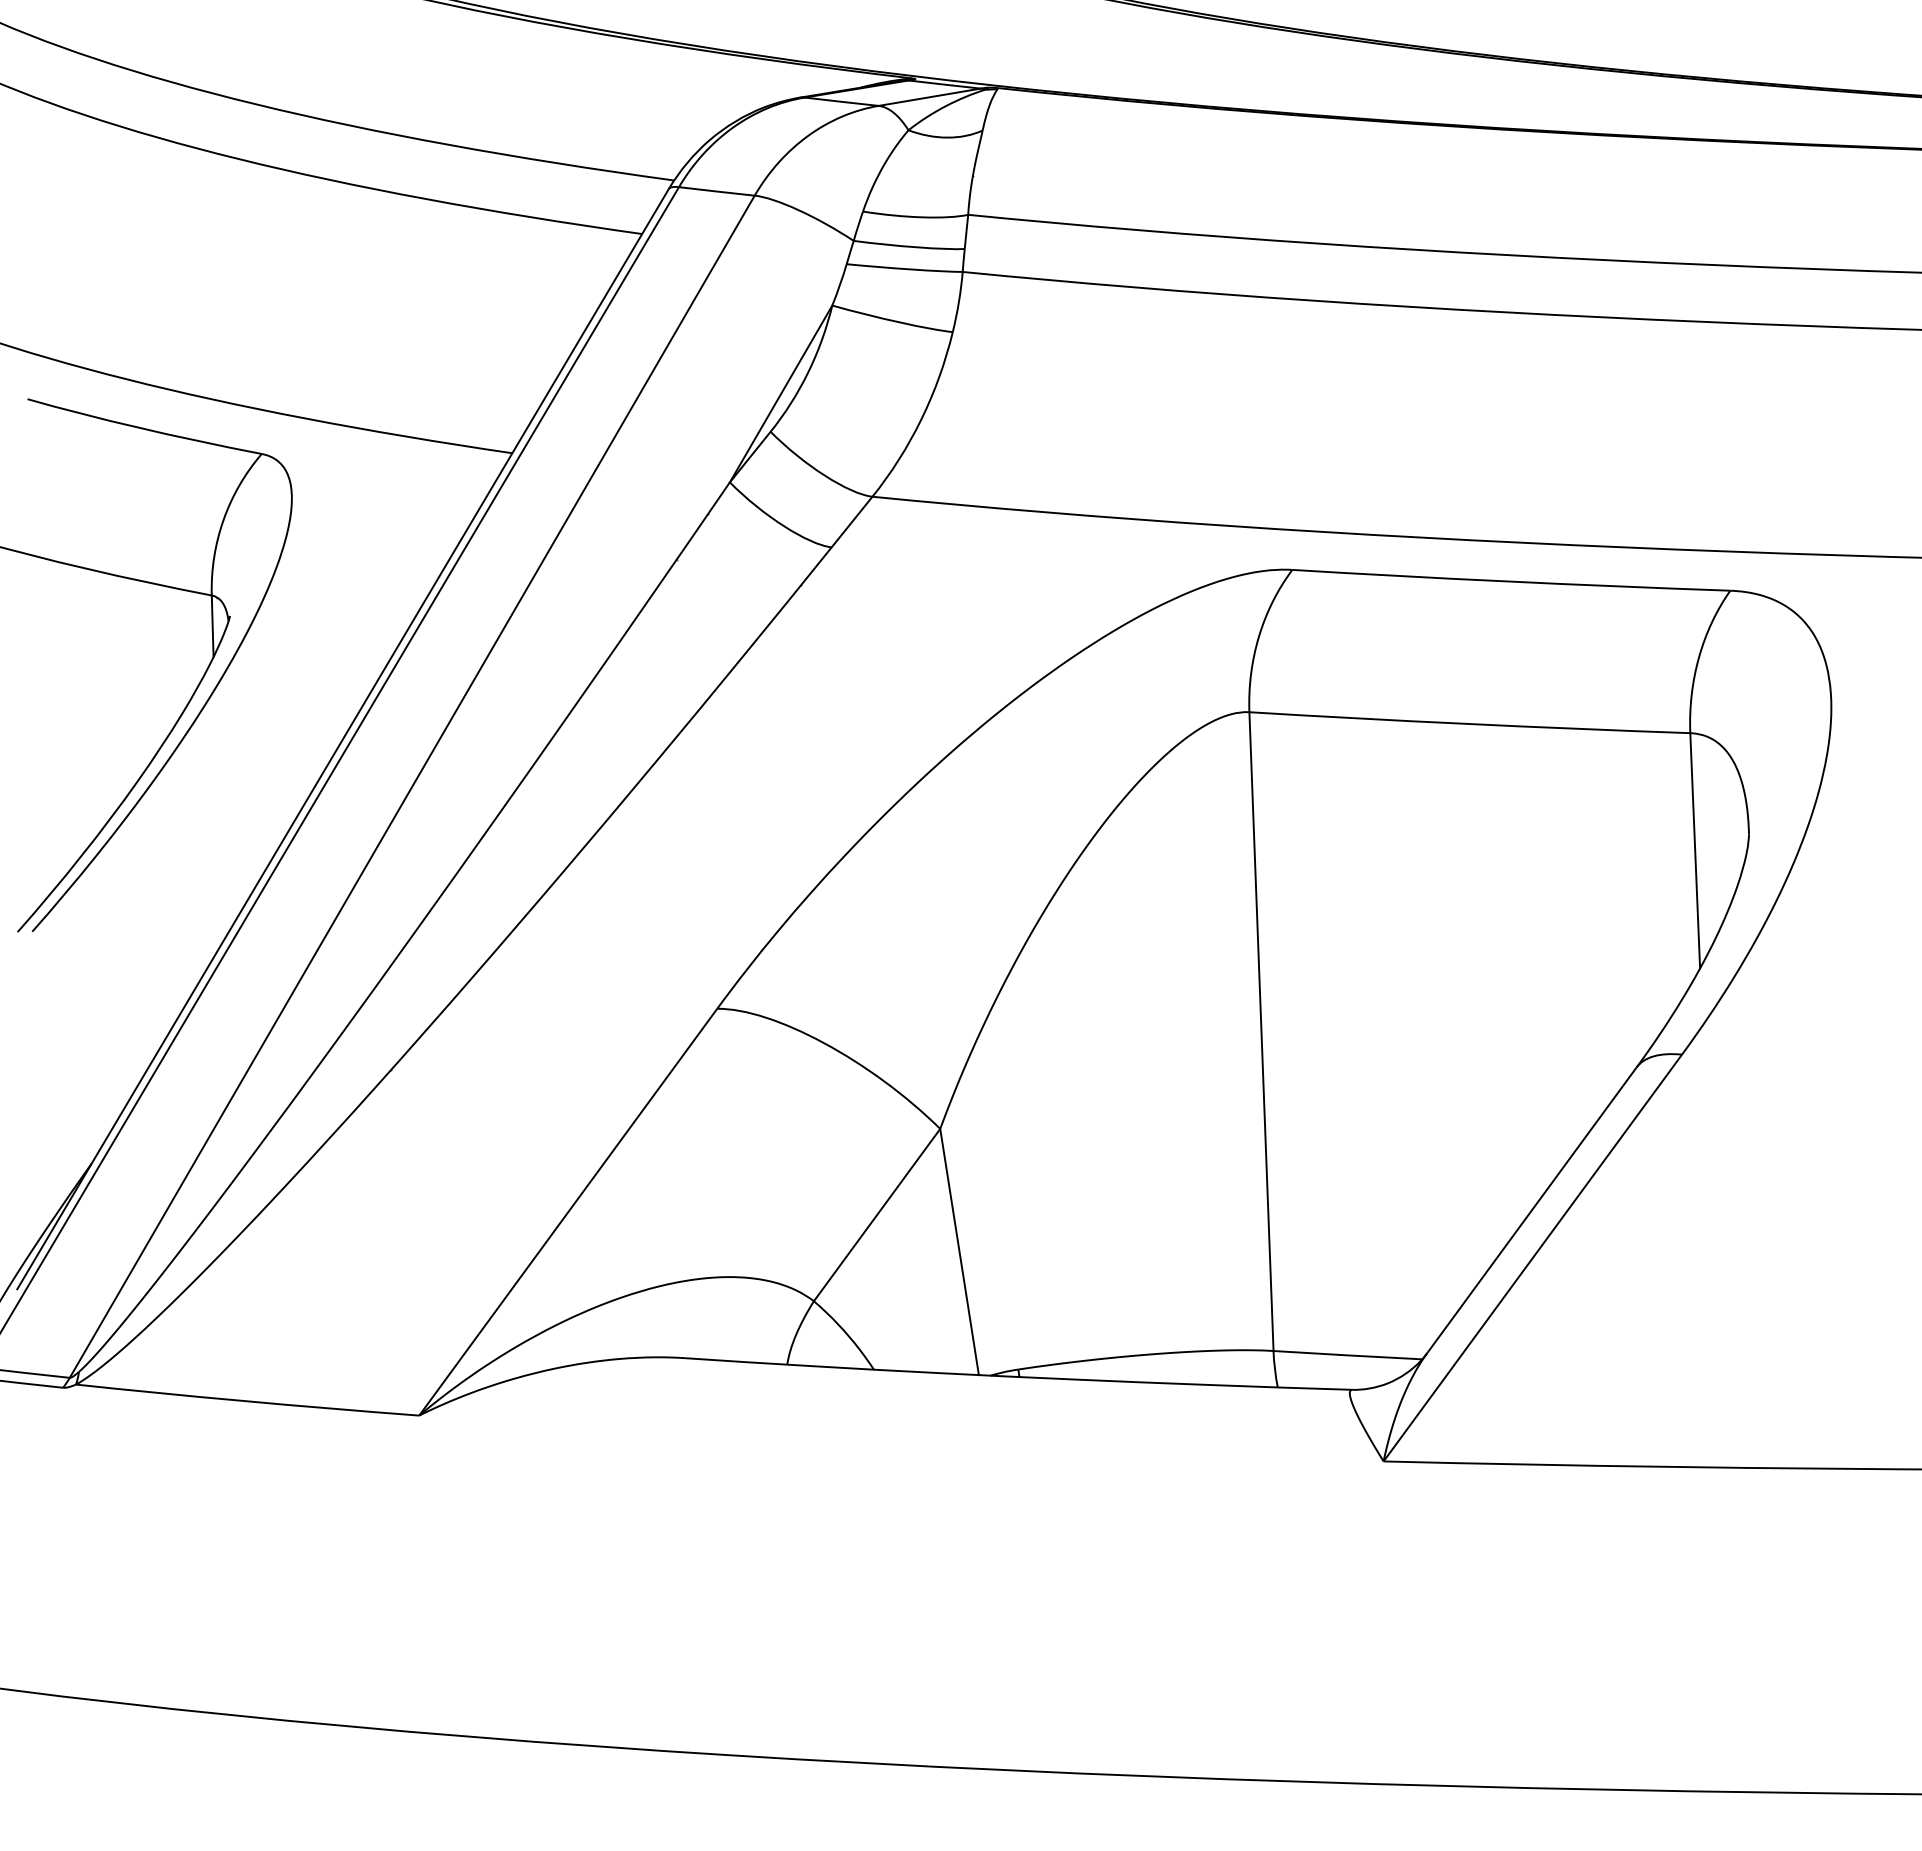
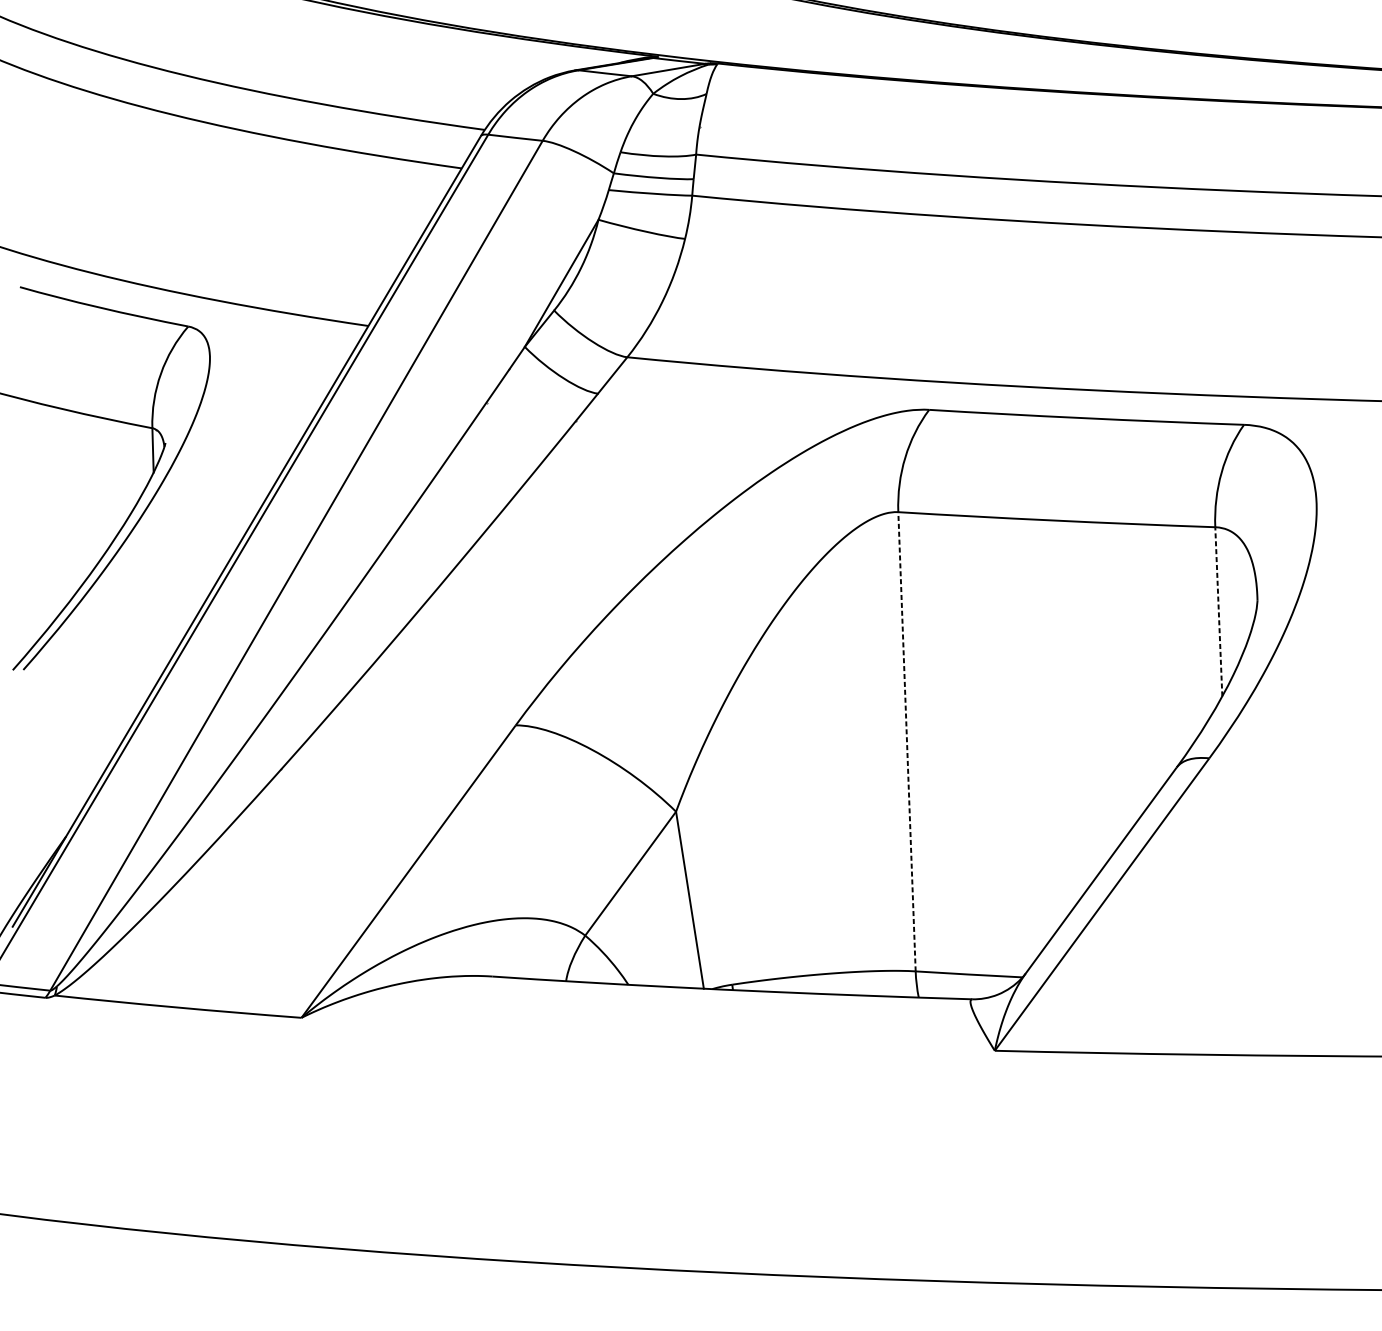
line: (1695, 850) -> (1219, 611), solid -> dashed
line: (1261, 1031) -> (907, 741), solid -> dashed

